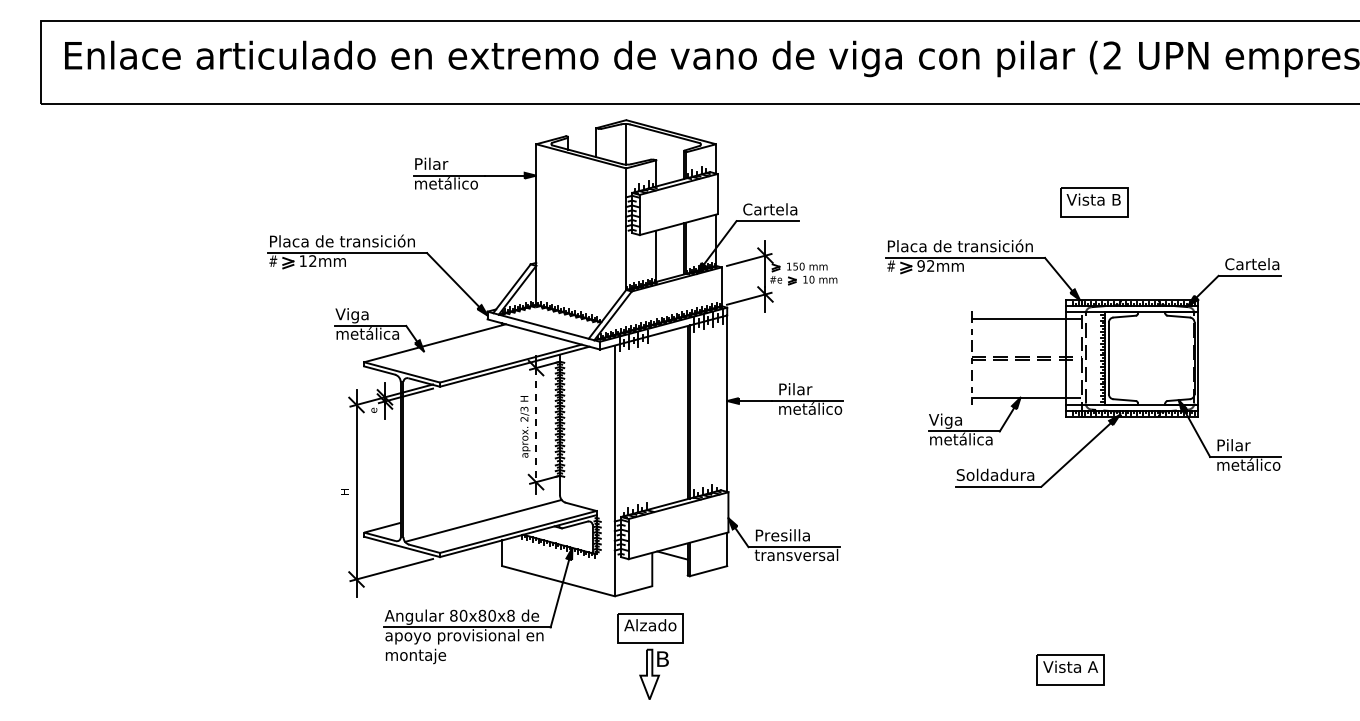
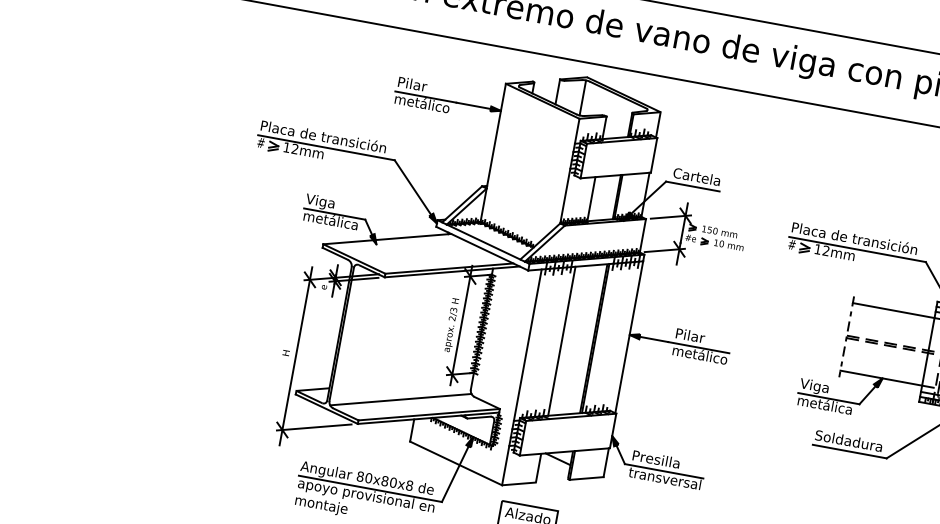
text: (920, 265) -> (817, 248), 92mm -> 12mm
line: (652, 421) -> (562, 340), added
line: (536, 425) -> (461, 325), dashed -> solid

